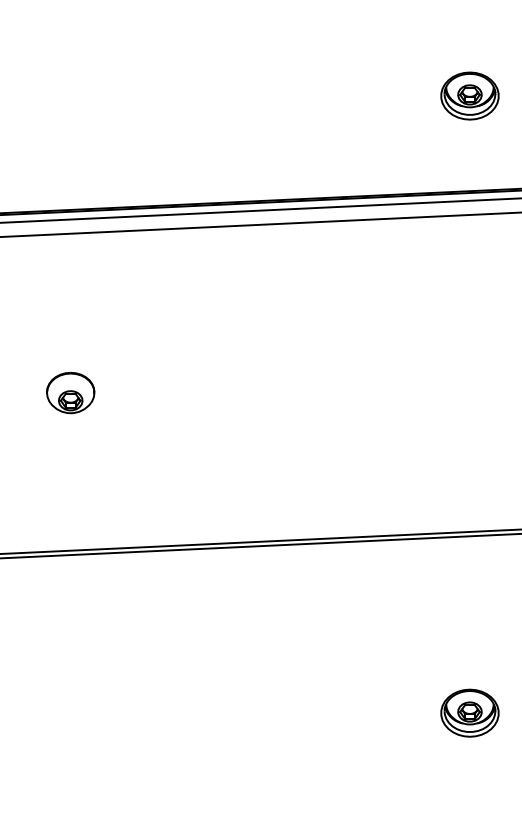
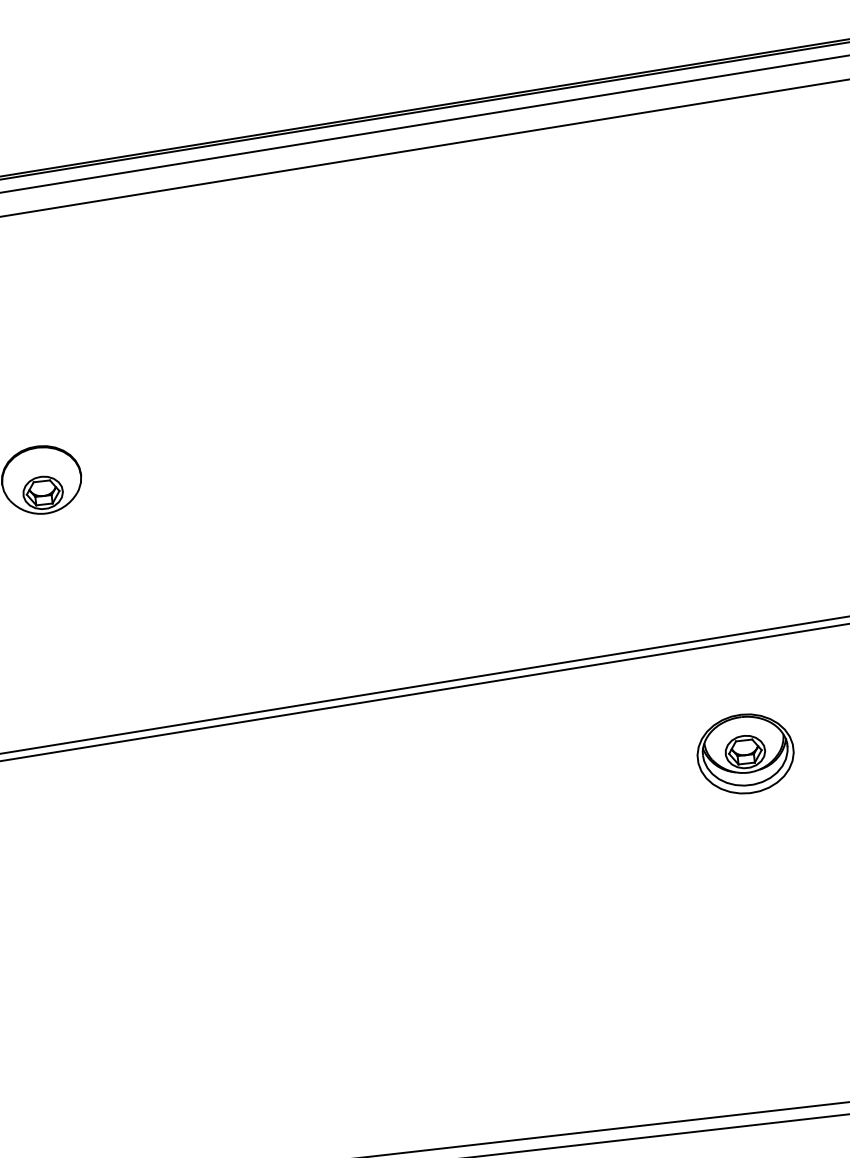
part: (469, 712) -> (744, 752), moved

